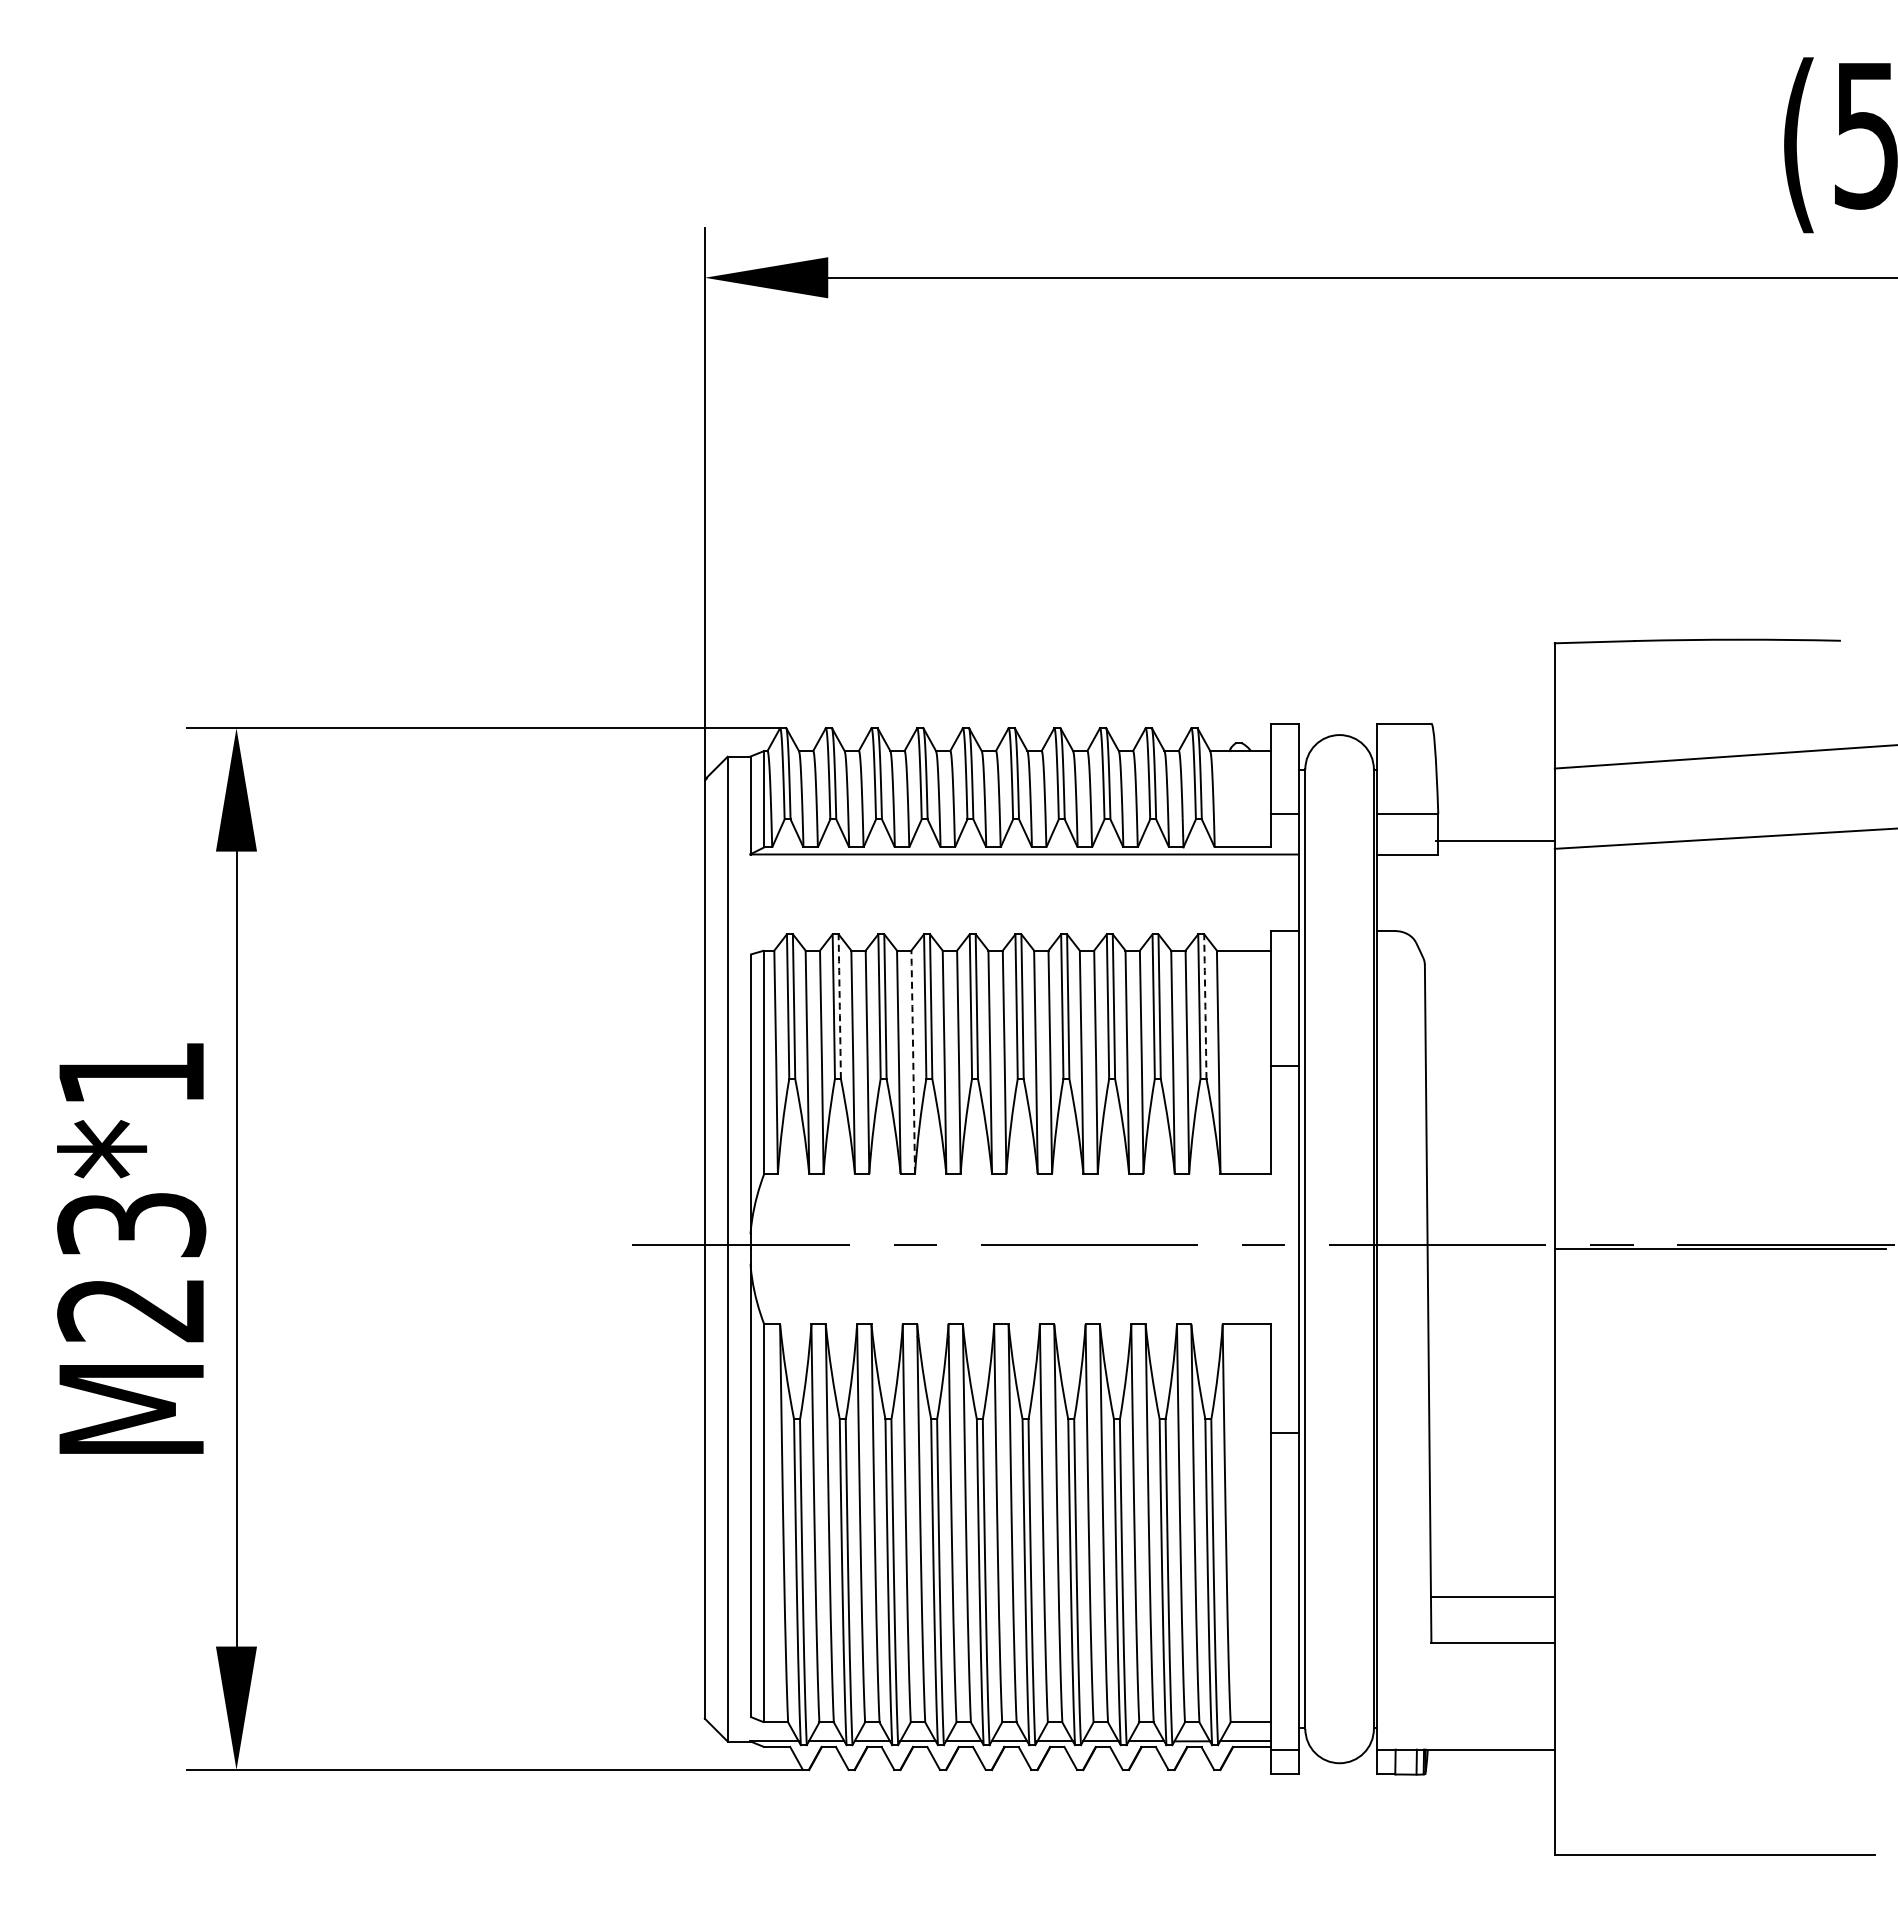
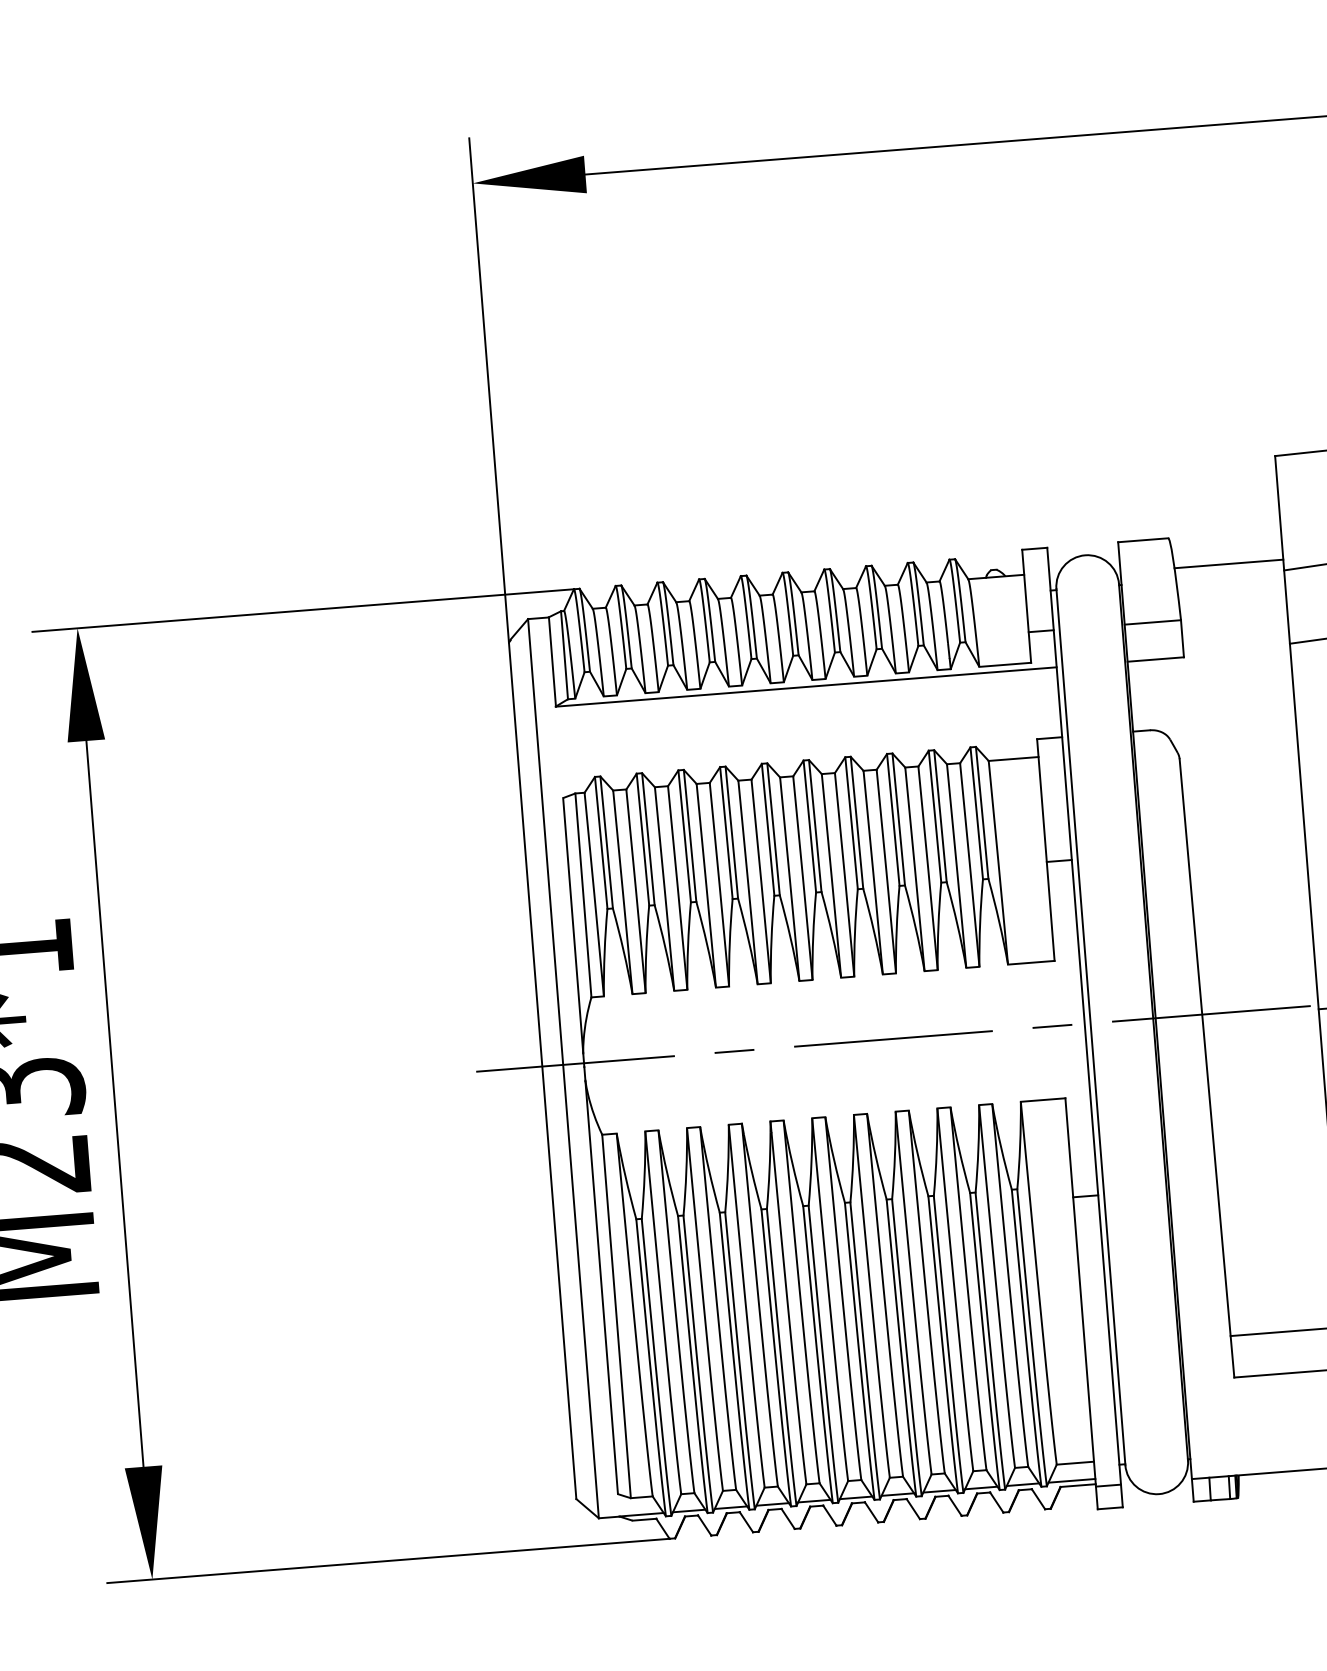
line: (1494, 840) -> (1228, 563), moved
arc: (839, 1006) -> (648, 839), dashed -> solid
arc: (1205, 1006) -> (982, 812), dashed -> solid
arc: (913, 1062) -> (719, 884), dashed -> solid

